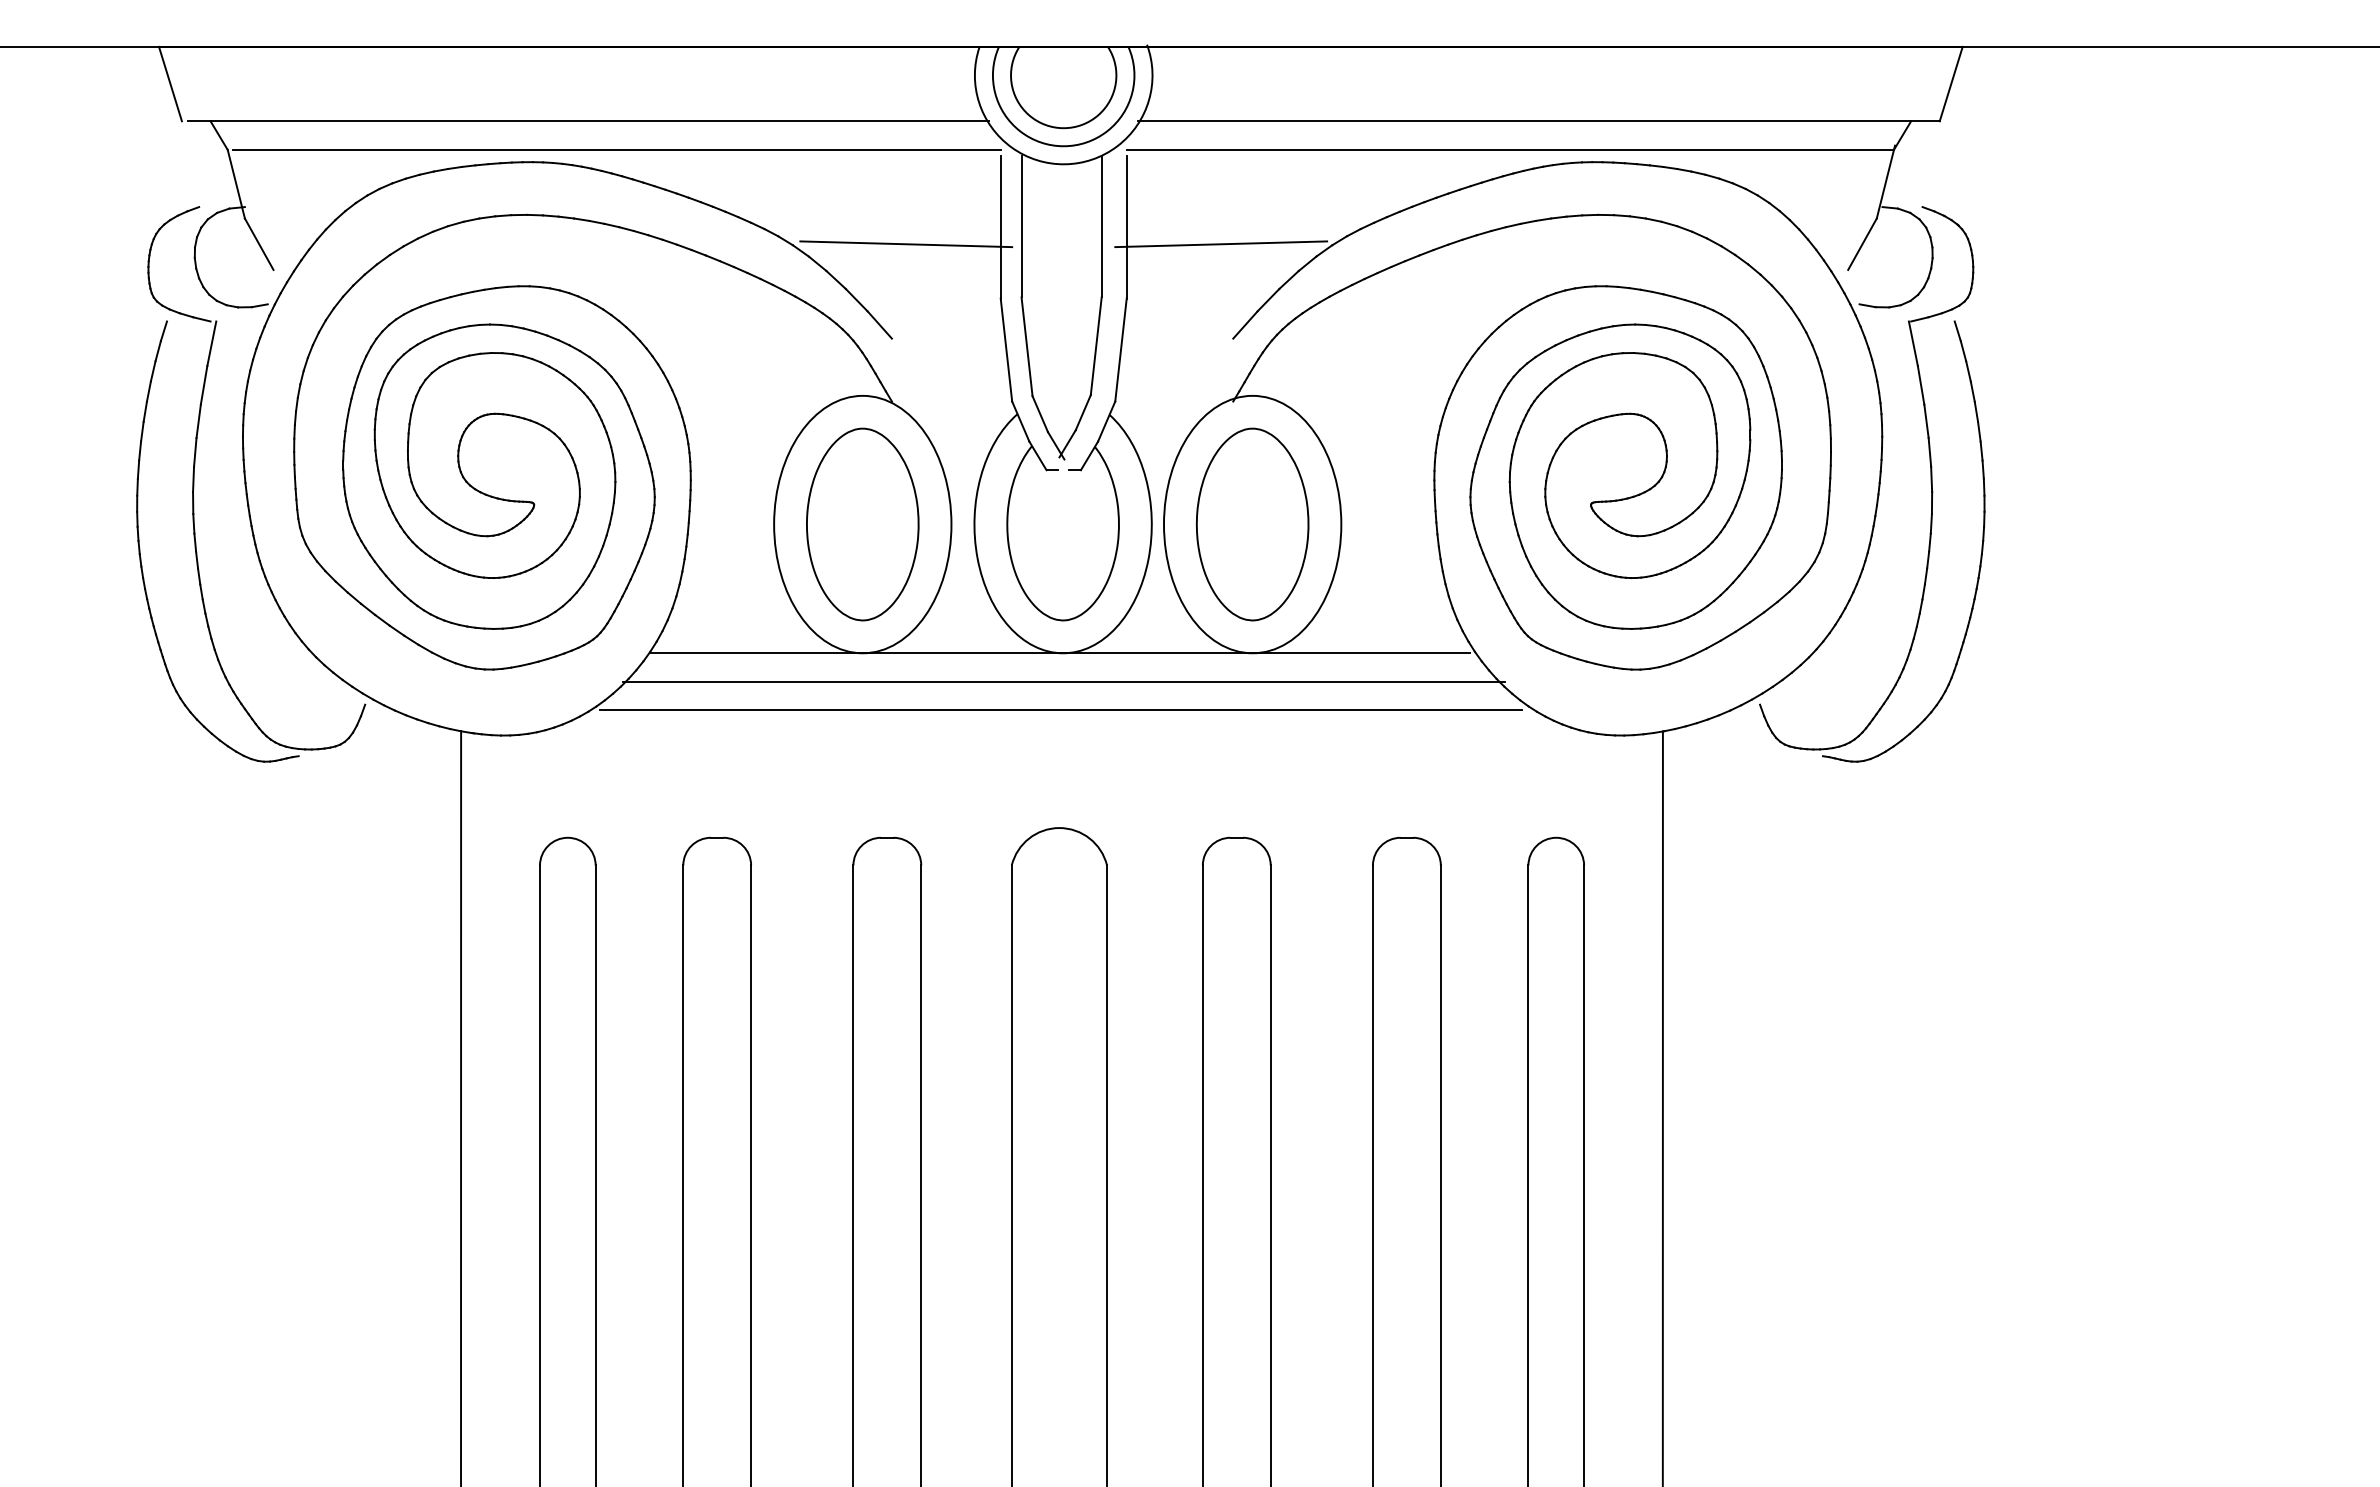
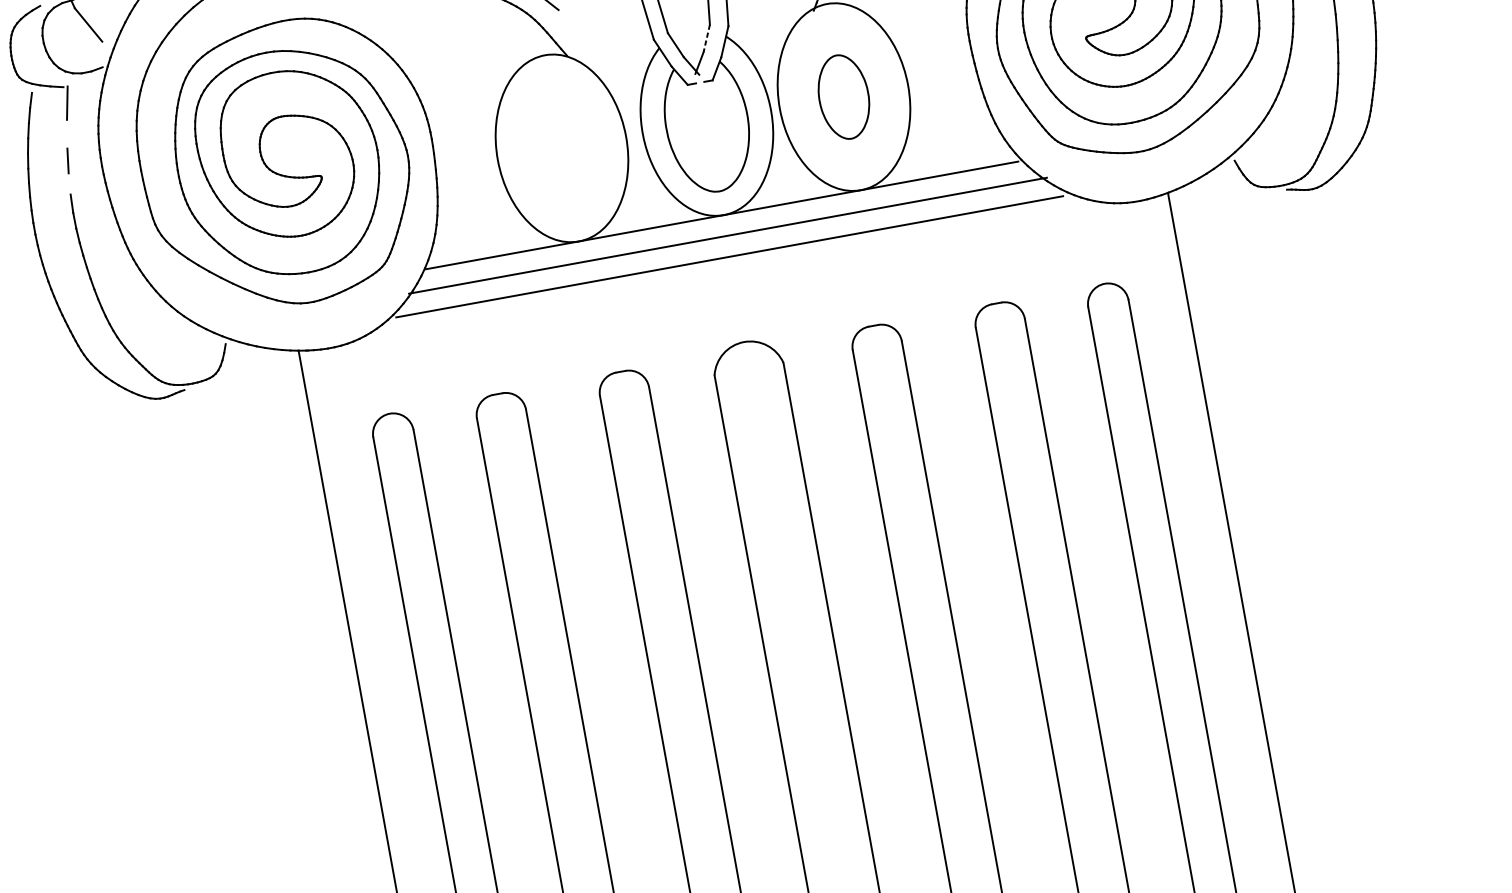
line: (203, 385) -> (66, 134), removed
line: (1083, 413) -> (707, 39), solid -> dashed
line: (195, 452) -> (69, 183), removed
part: (862, 524) -> (561, 148), removed
part: (1252, 524) -> (843, 97), size x0.6

